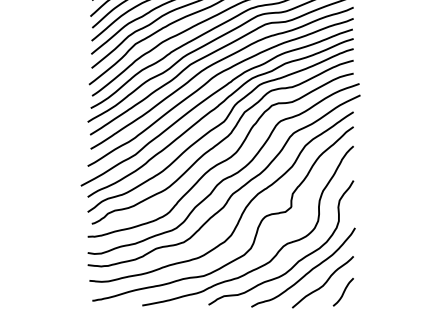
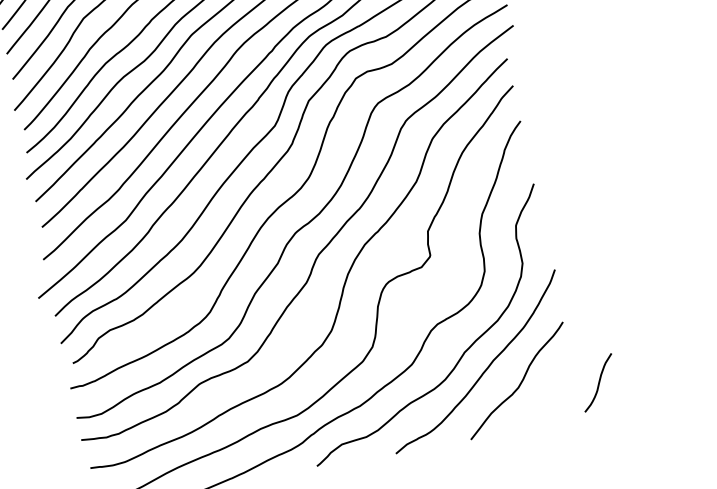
curve: (342, 292) -> (596, 383), moved

